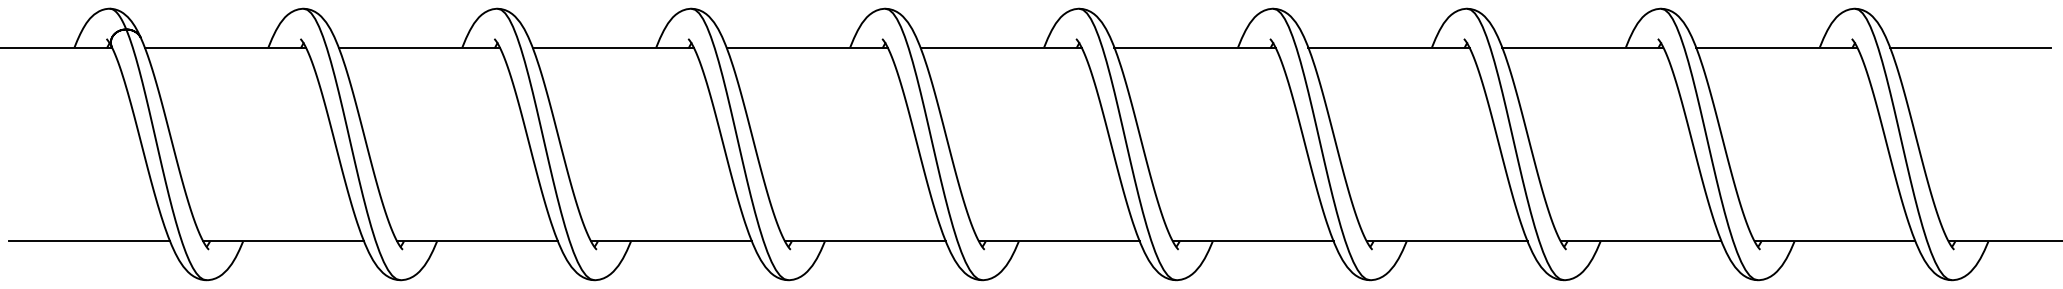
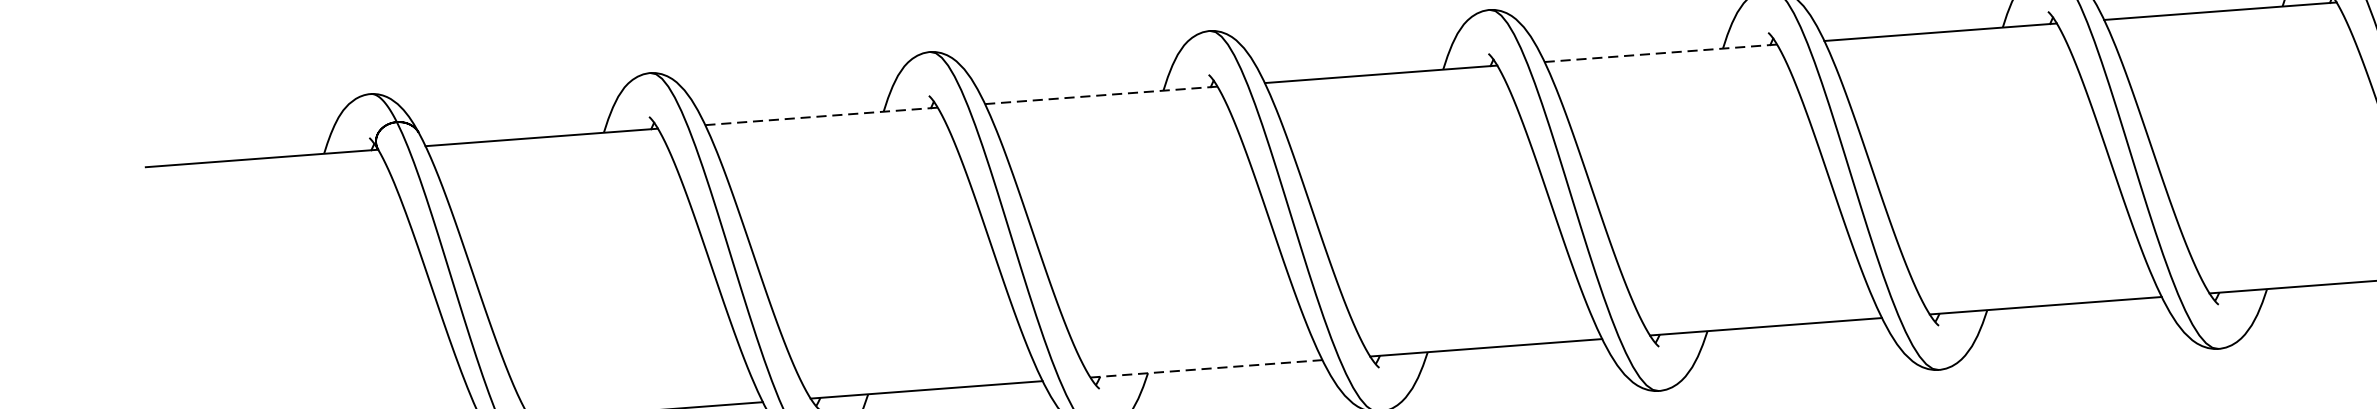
line: (419, 47) -> (821, 116), solid -> dashed
line: (613, 47) -> (1101, 95), solid -> dashed
line: (1001, 47) -> (1661, 53), solid -> dashed
line: (671, 241) -> (1206, 368), solid -> dashed

